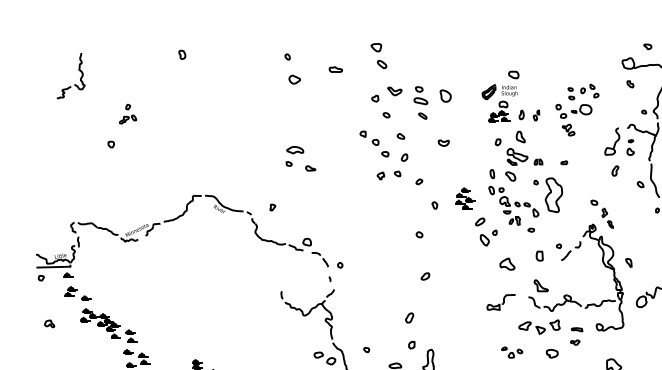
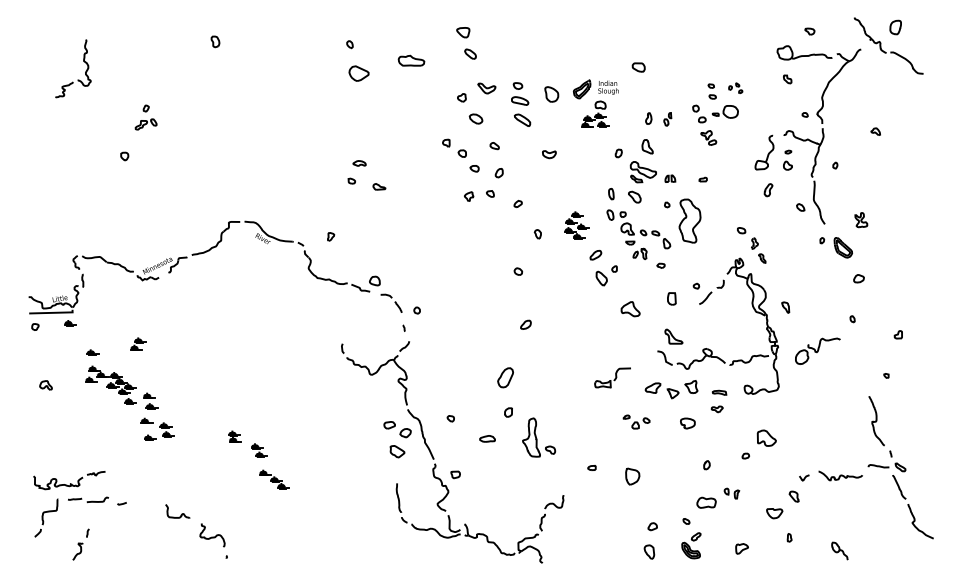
part: (335, 69) -> (411, 60), size x1.6
part: (294, 79) -> (358, 73), size x1.4
part: (589, 91) -> (735, 88), size x0.6
part: (499, 103) -> (595, 103), moved
part: (386, 114) -> (476, 118), size x1.6
part: (422, 115) -> (522, 119), size x1.6
part: (295, 150) -> (359, 163), size x0.6
part: (71, 291) -> (138, 343), moved
part: (501, 302) -> (612, 377), moved
part: (409, 317) -> (505, 377), size x1.6

